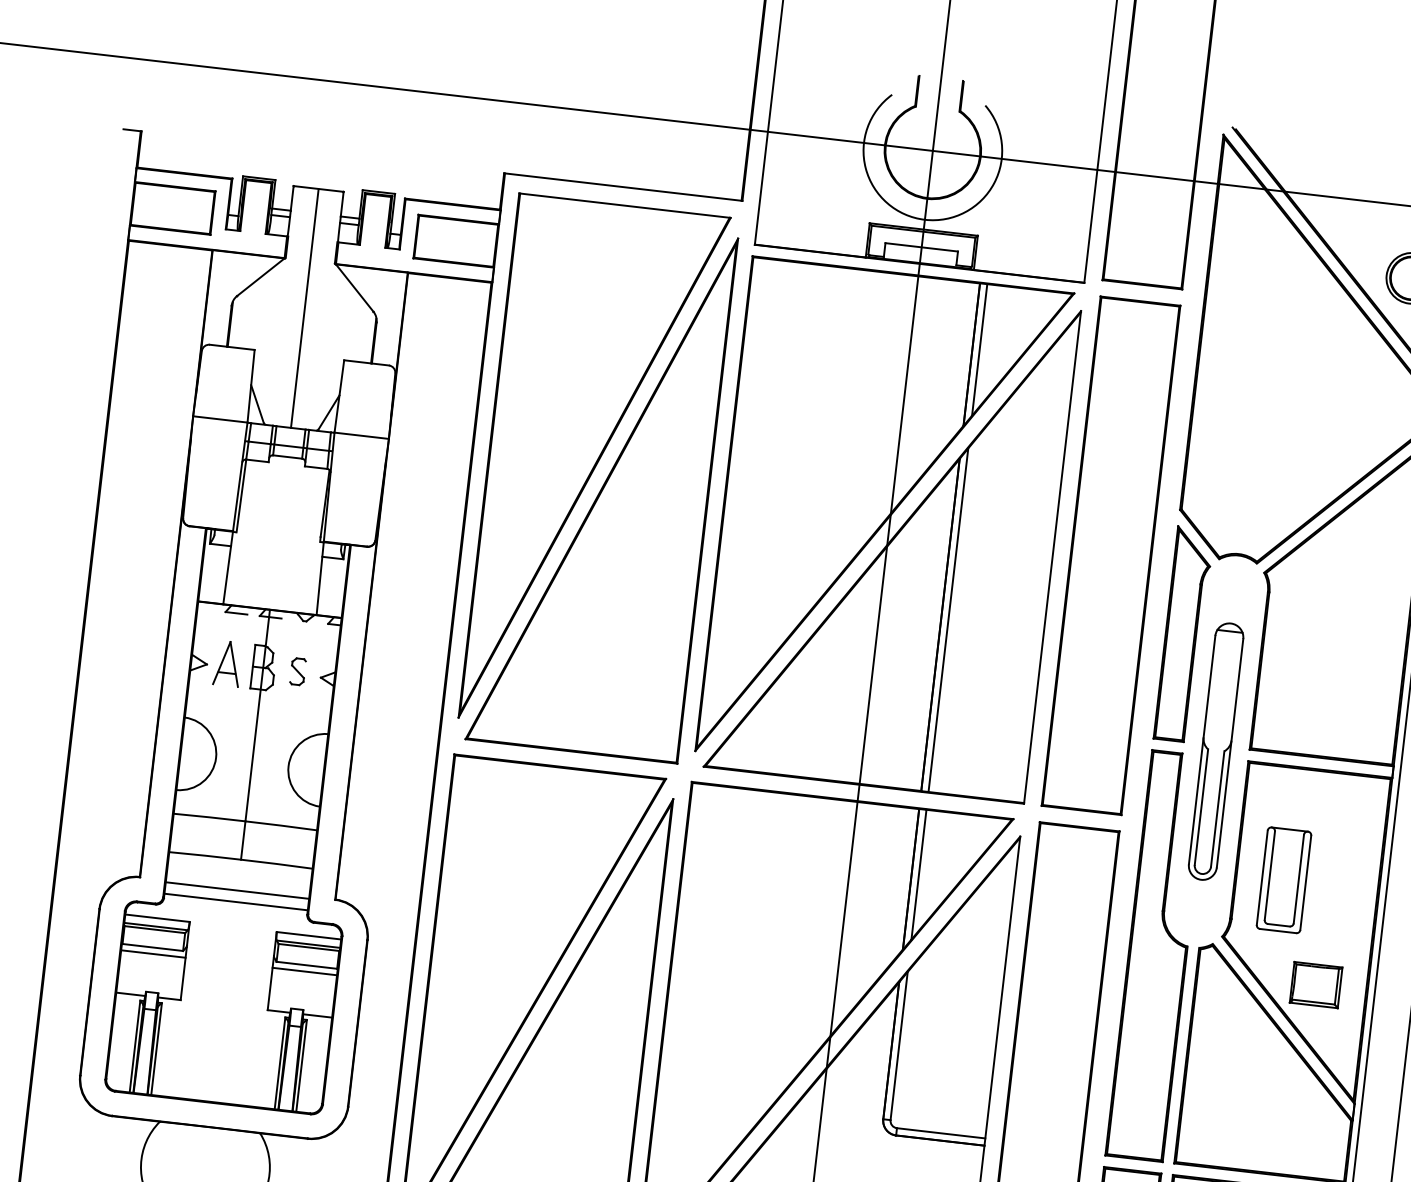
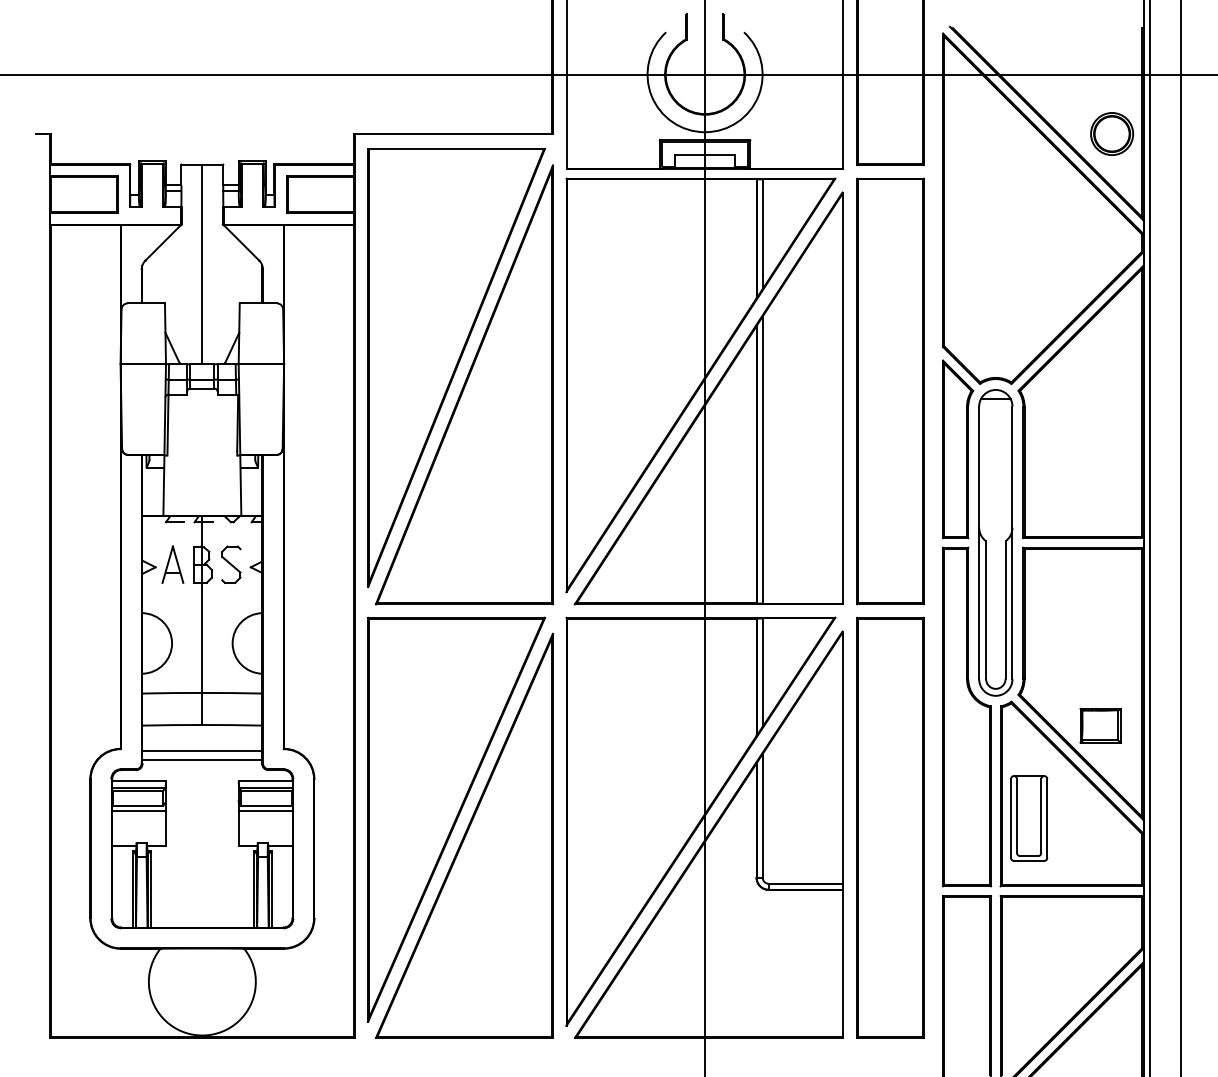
part: (298, 671) -> (231, 564), size x1.67
part: (1215, 751) -> (995, 542), size x1.43
part: (1284, 880) -> (1029, 818), moved

